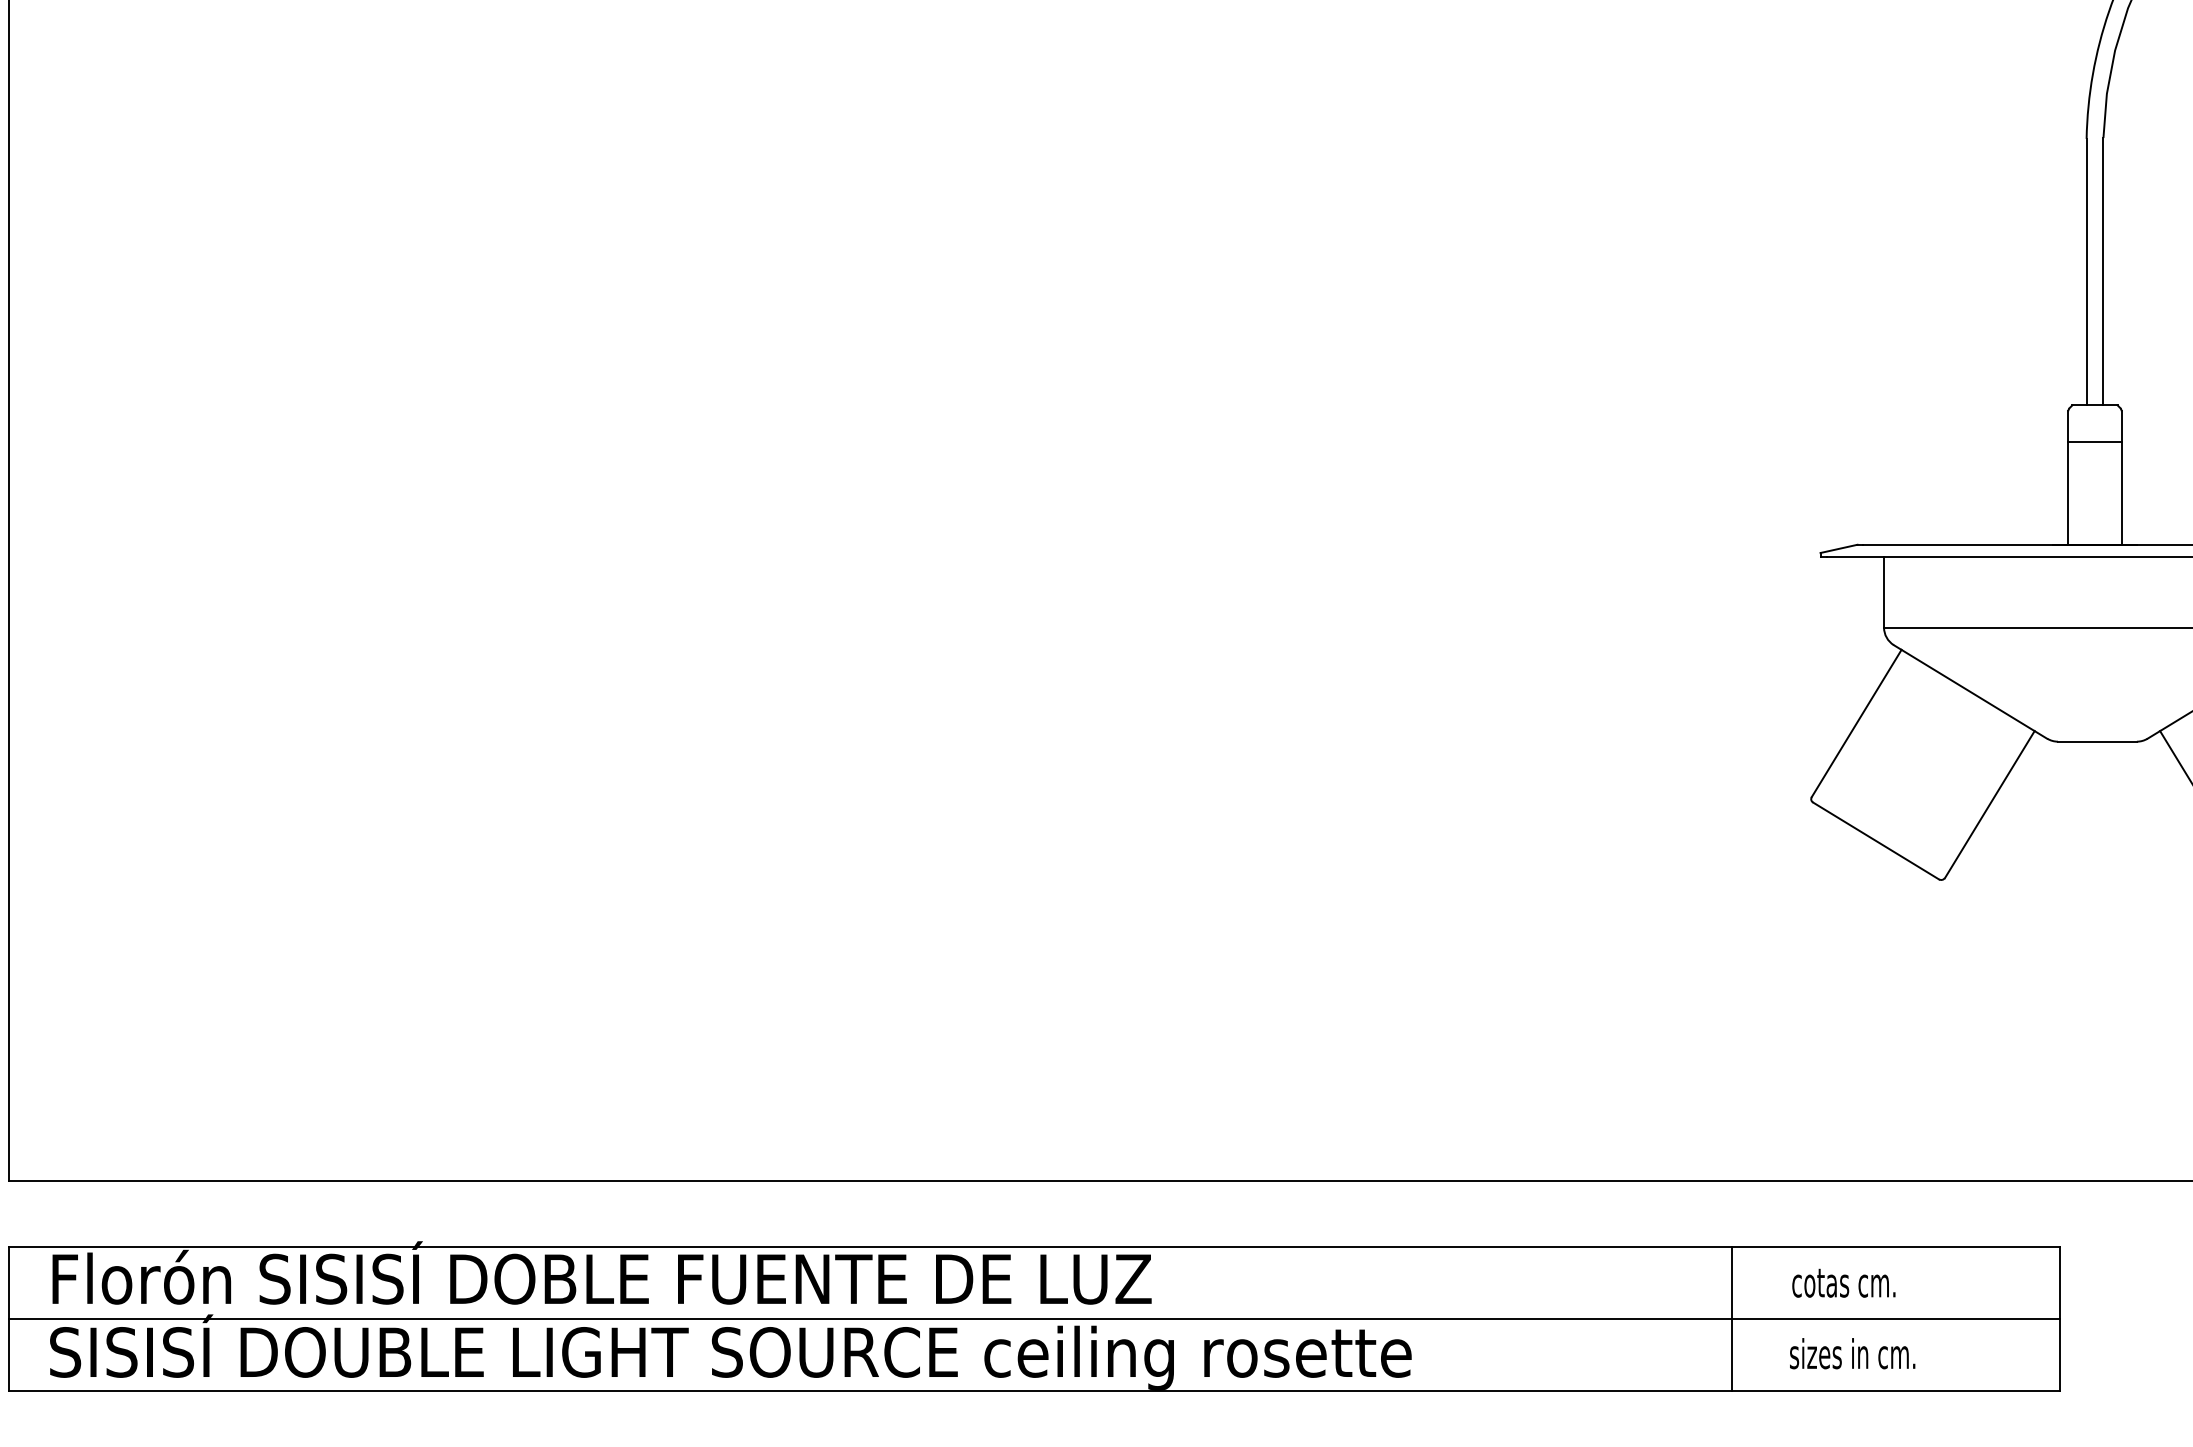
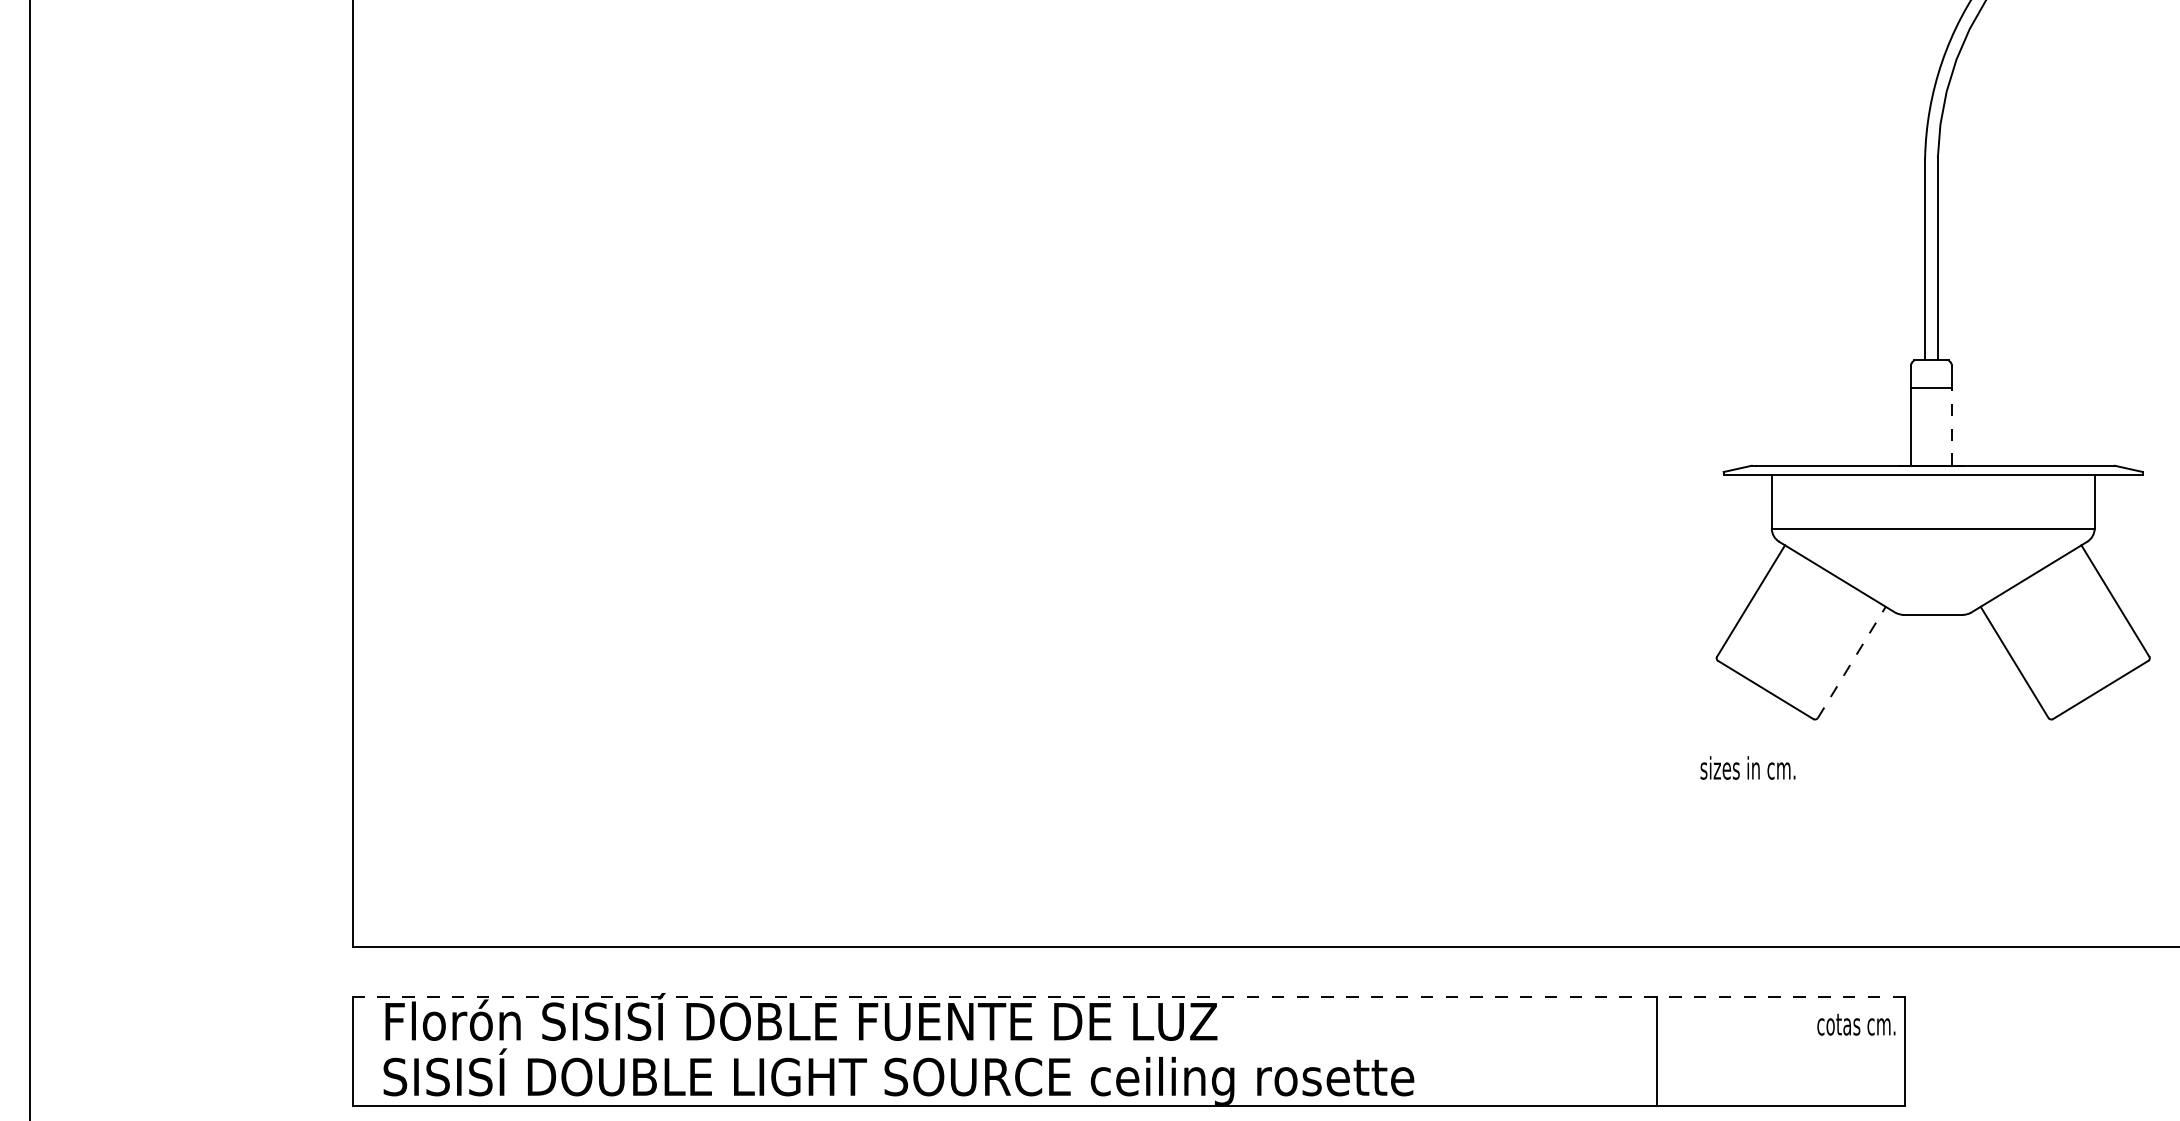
line: (2121, 492) -> (1951, 426), solid -> dashed
line: (1990, 804) -> (1852, 662), solid -> dashed
line: (1035, 1245) -> (1129, 996), solid -> dashed
text: (1844, 1282) -> (1856, 1024), moved
line: (1034, 1318) -> (1128, 1051), removed
text: (1851, 1352) -> (1747, 767), moved

